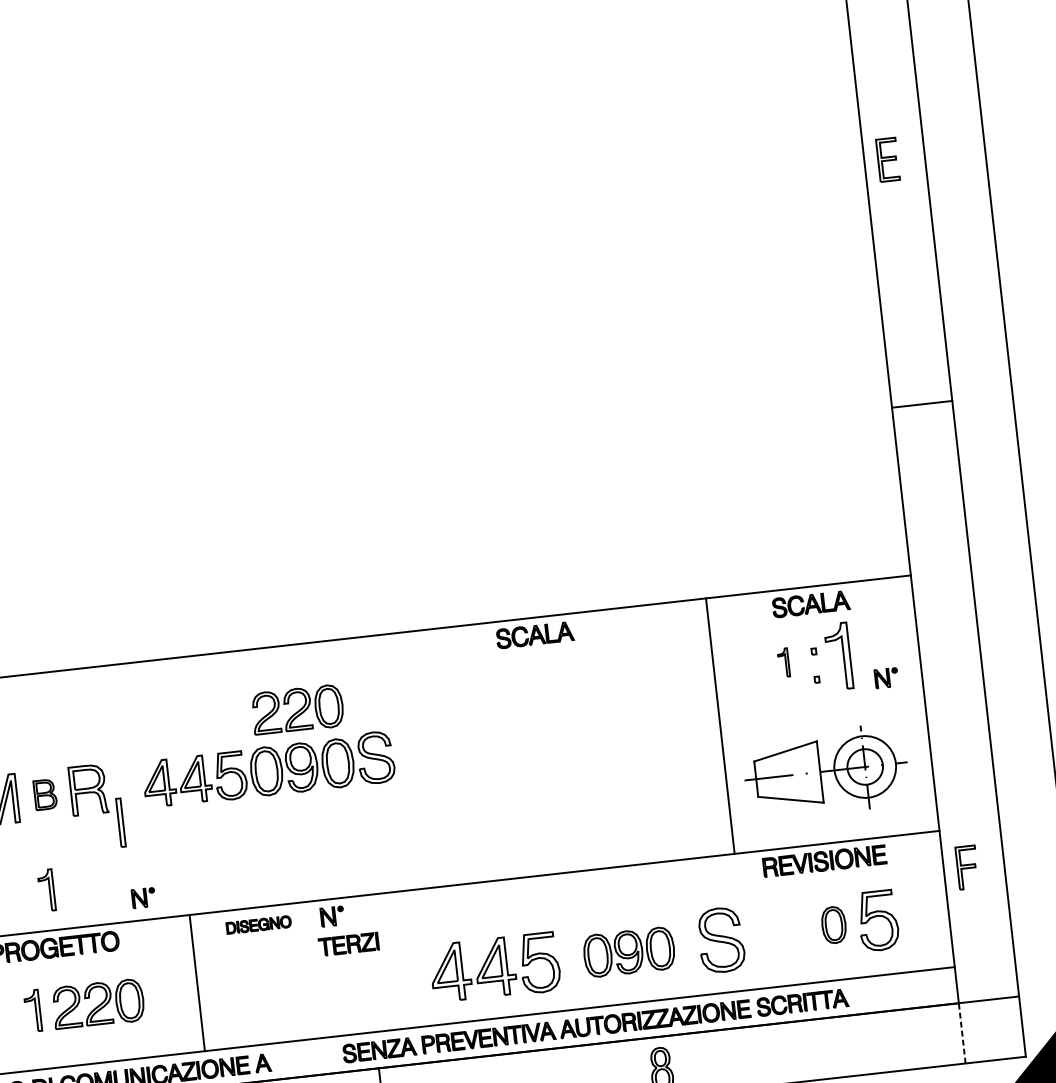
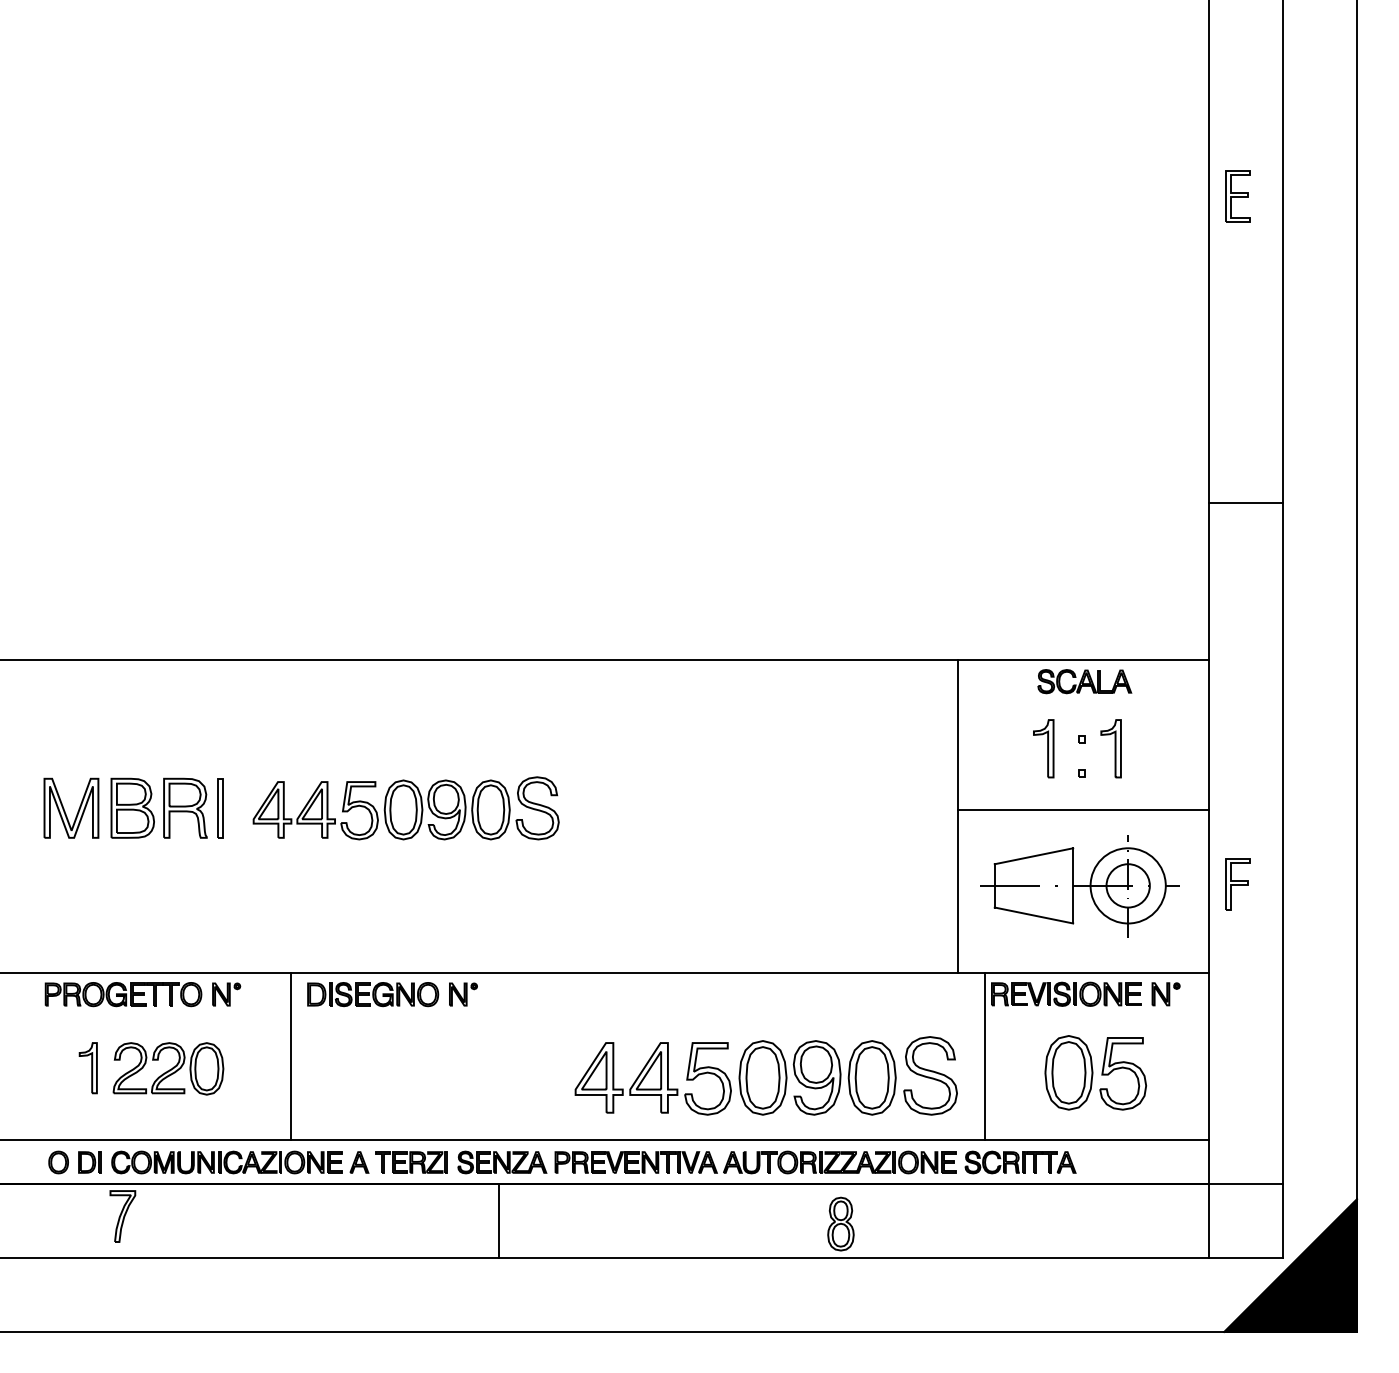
part: (887, 159) -> (1237, 196), moved
line: (922, 403) -> (1246, 502), moved
part: (534, 635) -> (746, 681), removed
part: (838, 656) -> (1110, 748), size x0.71
part: (783, 662) -> (1043, 748), size x1.67
part: (886, 678) -> (1165, 994), moved
line: (821, 708) -> (1083, 809), added
part: (297, 709) -> (449, 739), removed
part: (45, 794) -> (132, 807), size x1.67
part: (121, 822) -> (220, 808), moved
part: (966, 867) -> (1237, 884), moved
part: (46, 890) -> (120, 924), removed
part: (143, 898) -> (226, 994), moved
line: (764, 919) -> (985, 1056), added
part: (259, 924) -> (373, 994), size x1.67
part: (833, 924) -> (1068, 1072), size x1.67
part: (348, 944) -> (411, 1162), moved
part: (629, 951) -> (817, 1077), size x1.43
line: (962, 1033) -> (1209, 1221), dashed -> solid

